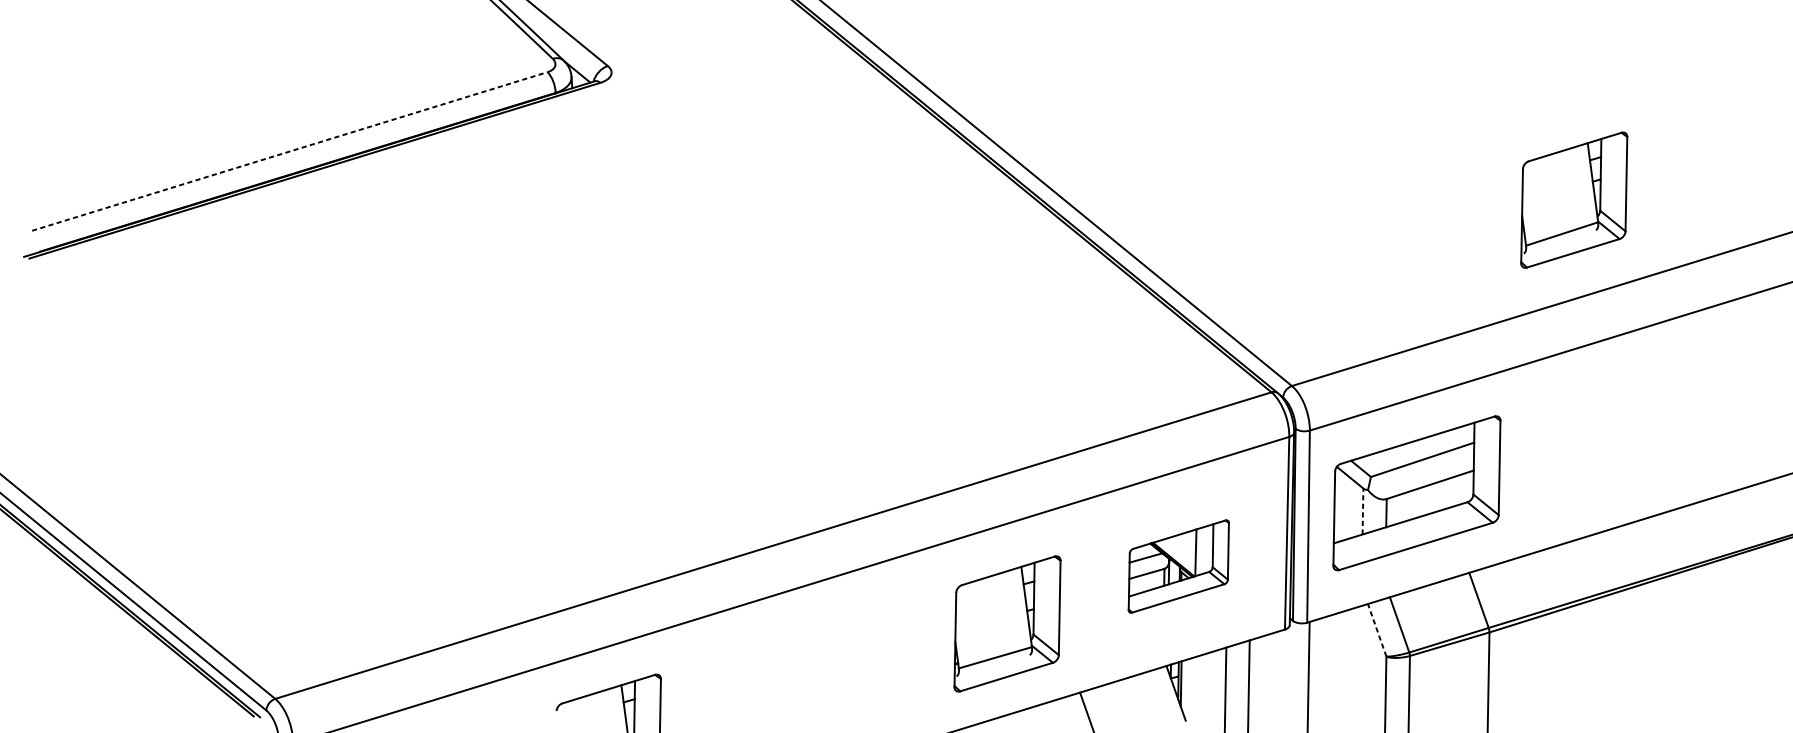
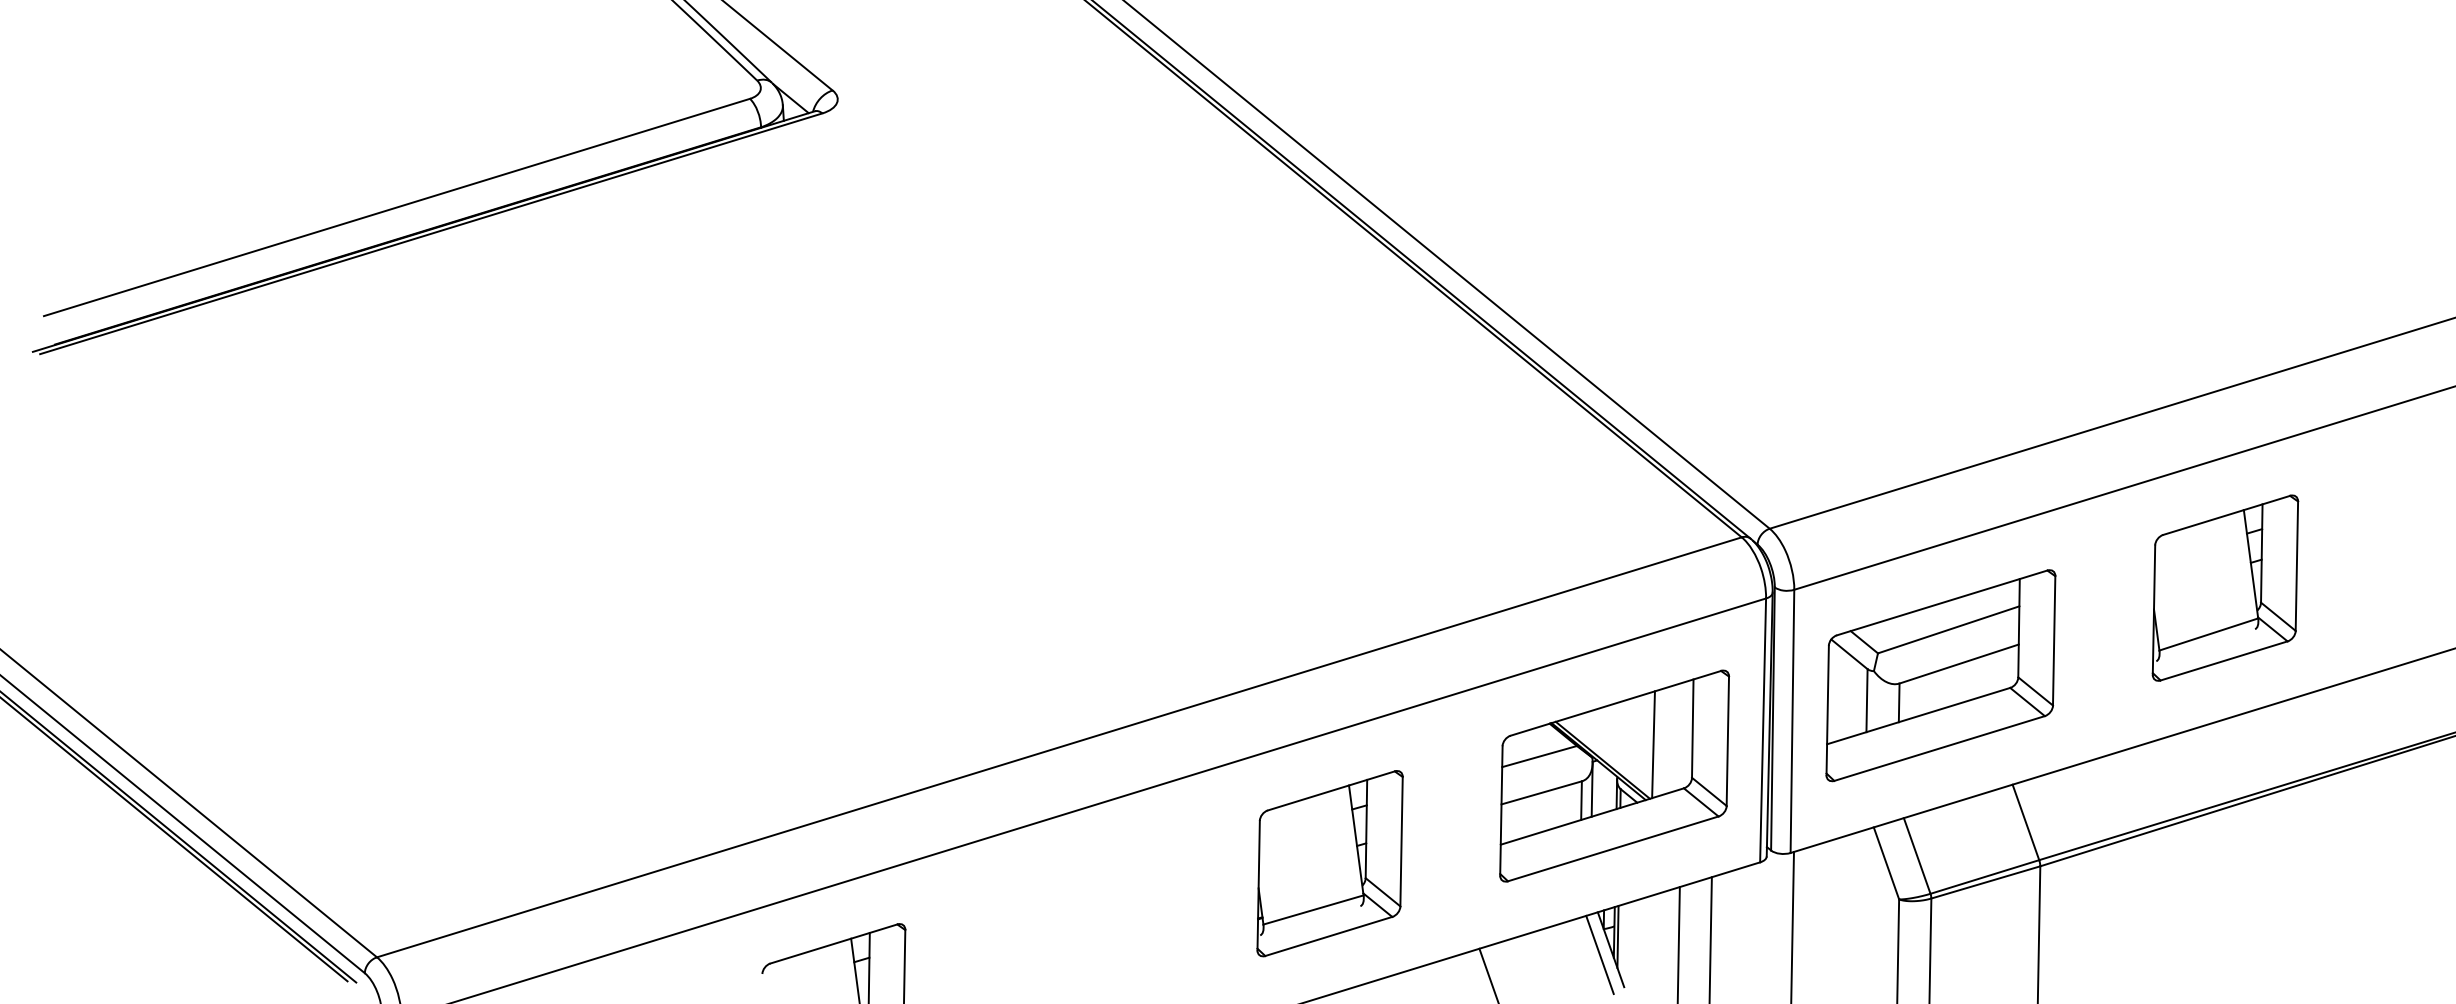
line: (290, 151) -> (397, 207), dashed -> solid
part: (1574, 199) -> (2225, 587), moved
line: (1363, 511) -> (1867, 700), dashed -> solid
part: (1178, 566) -> (1614, 775), size x1.67
part: (1007, 623) -> (1329, 863), moved
line: (1377, 629) -> (1886, 862), dashed -> solid
line: (1167, 696) -> (1599, 954), added

